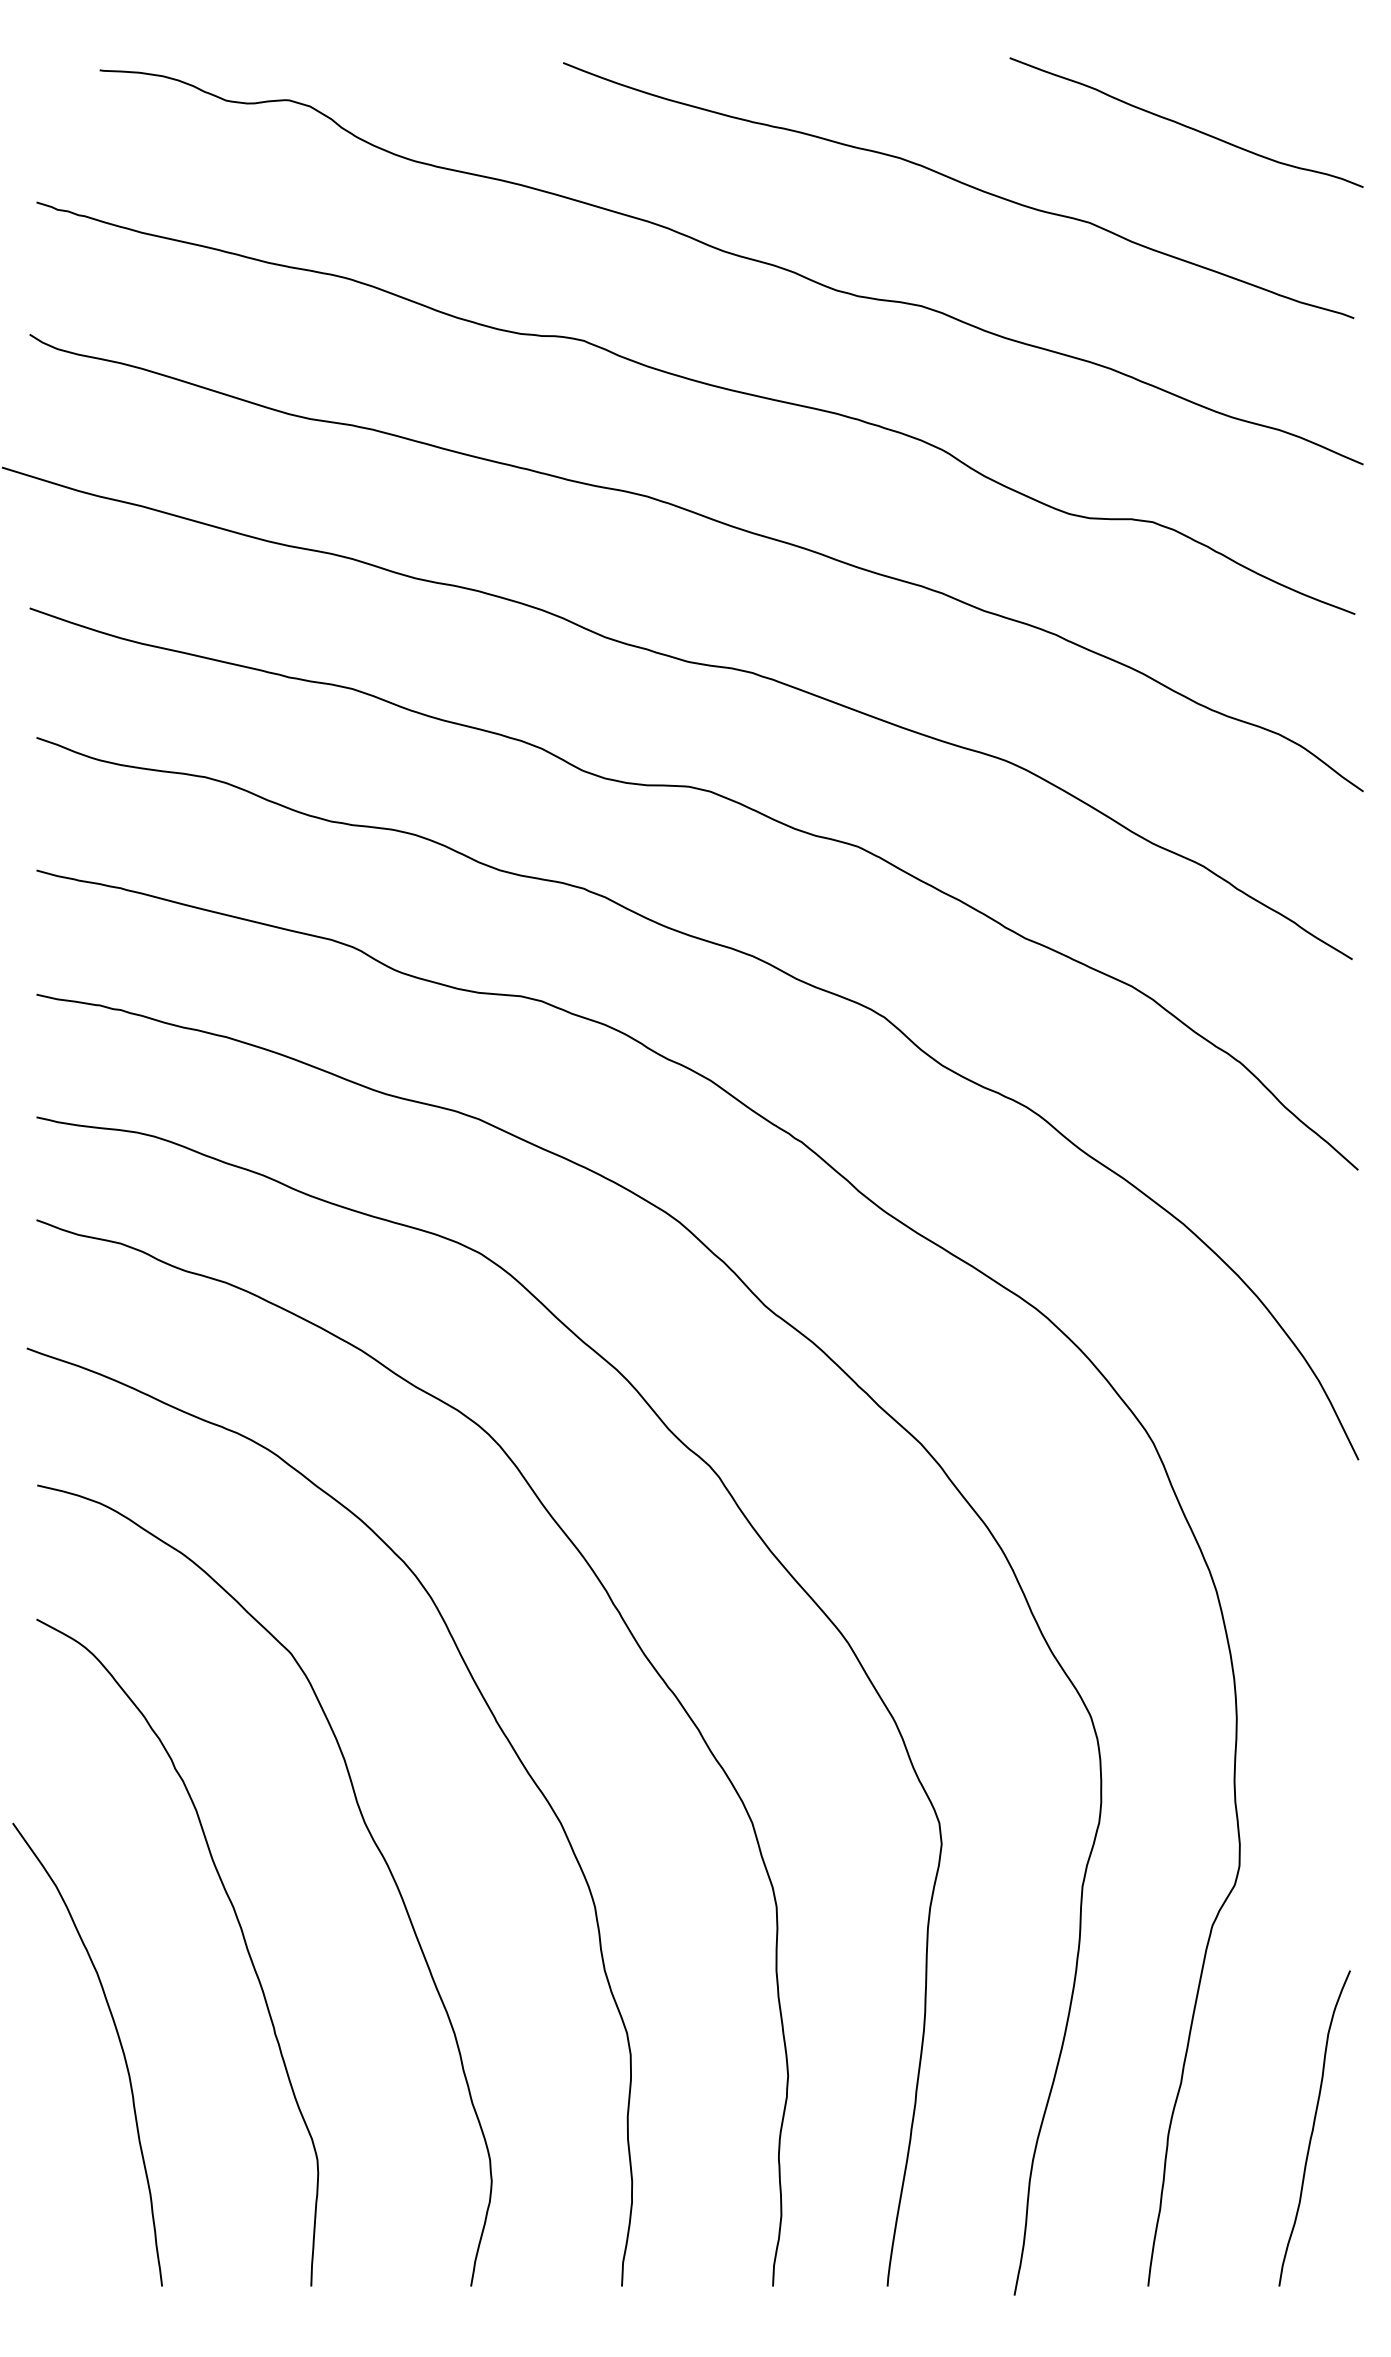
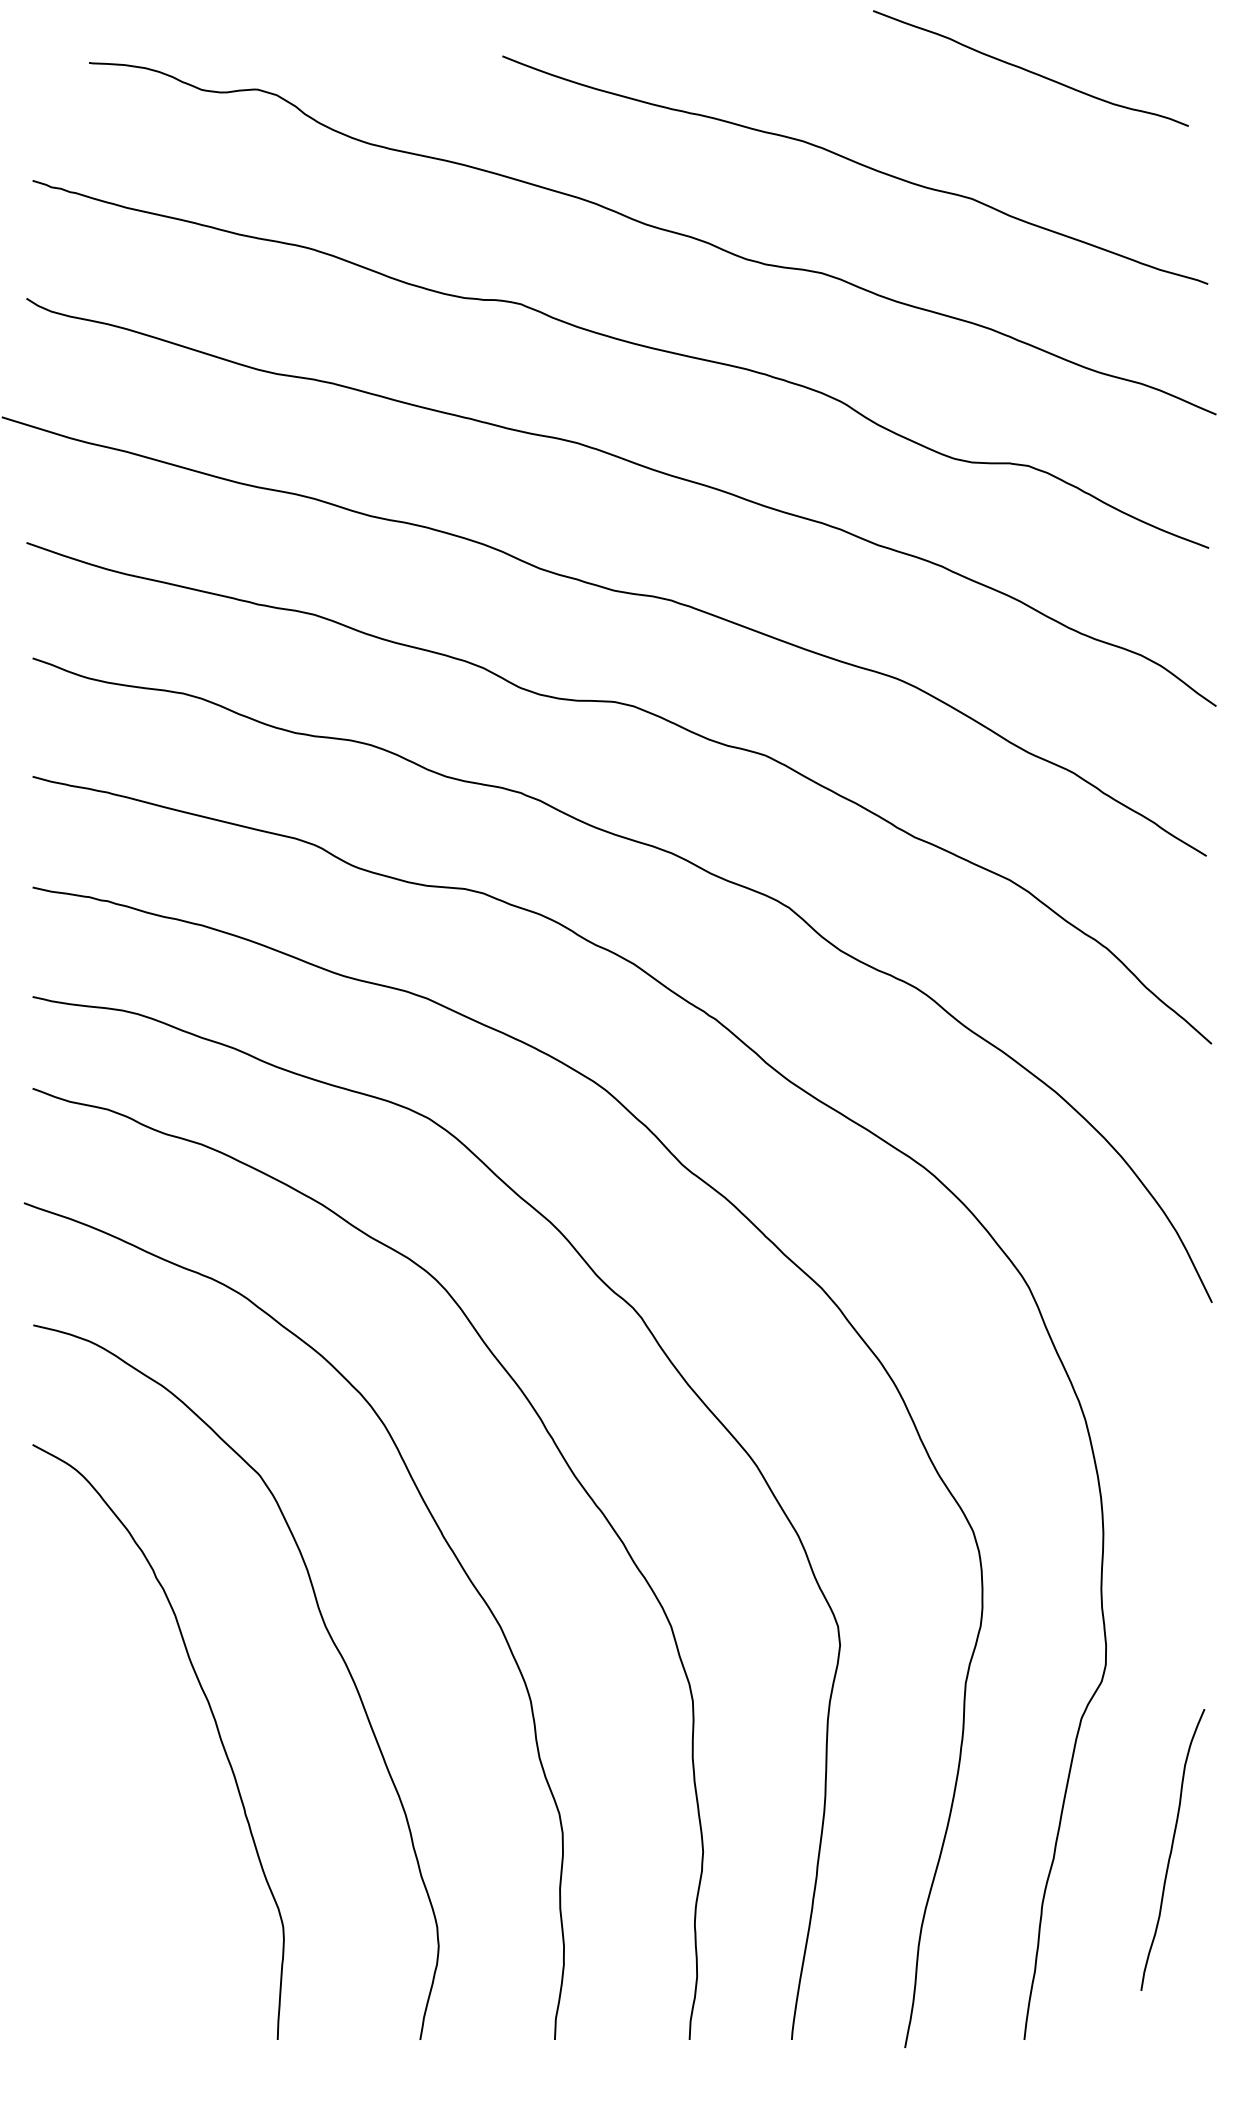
curve: (1184, 124) -> (1029, 70), moved
curve: (119, 2043) -> (106, 1823), removed
curve: (1314, 2127) -> (1172, 1849), moved

